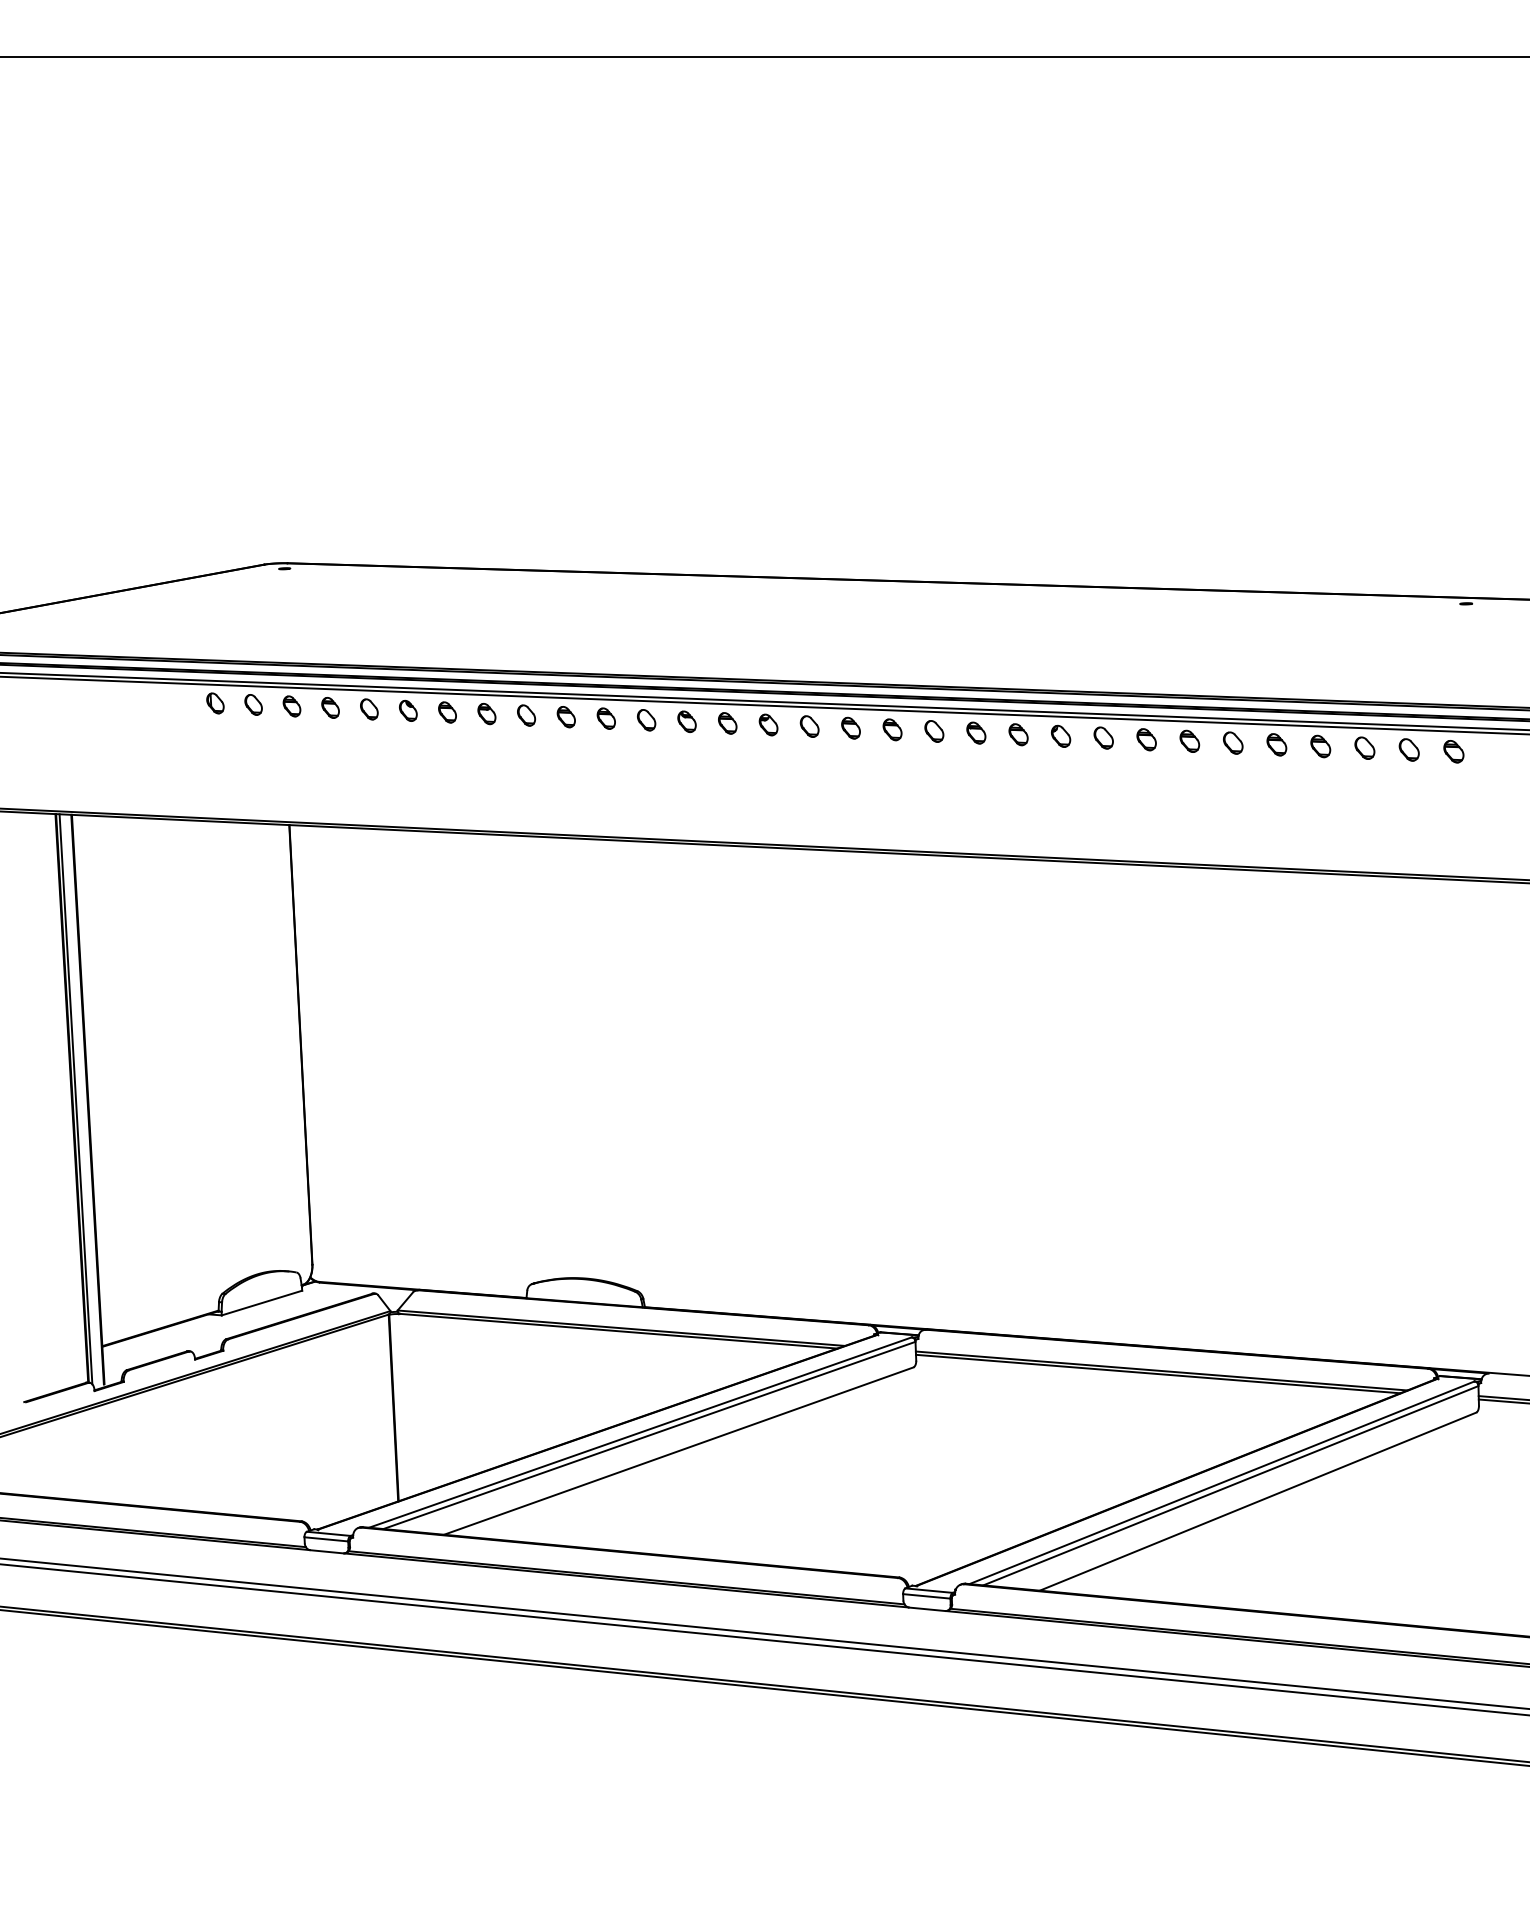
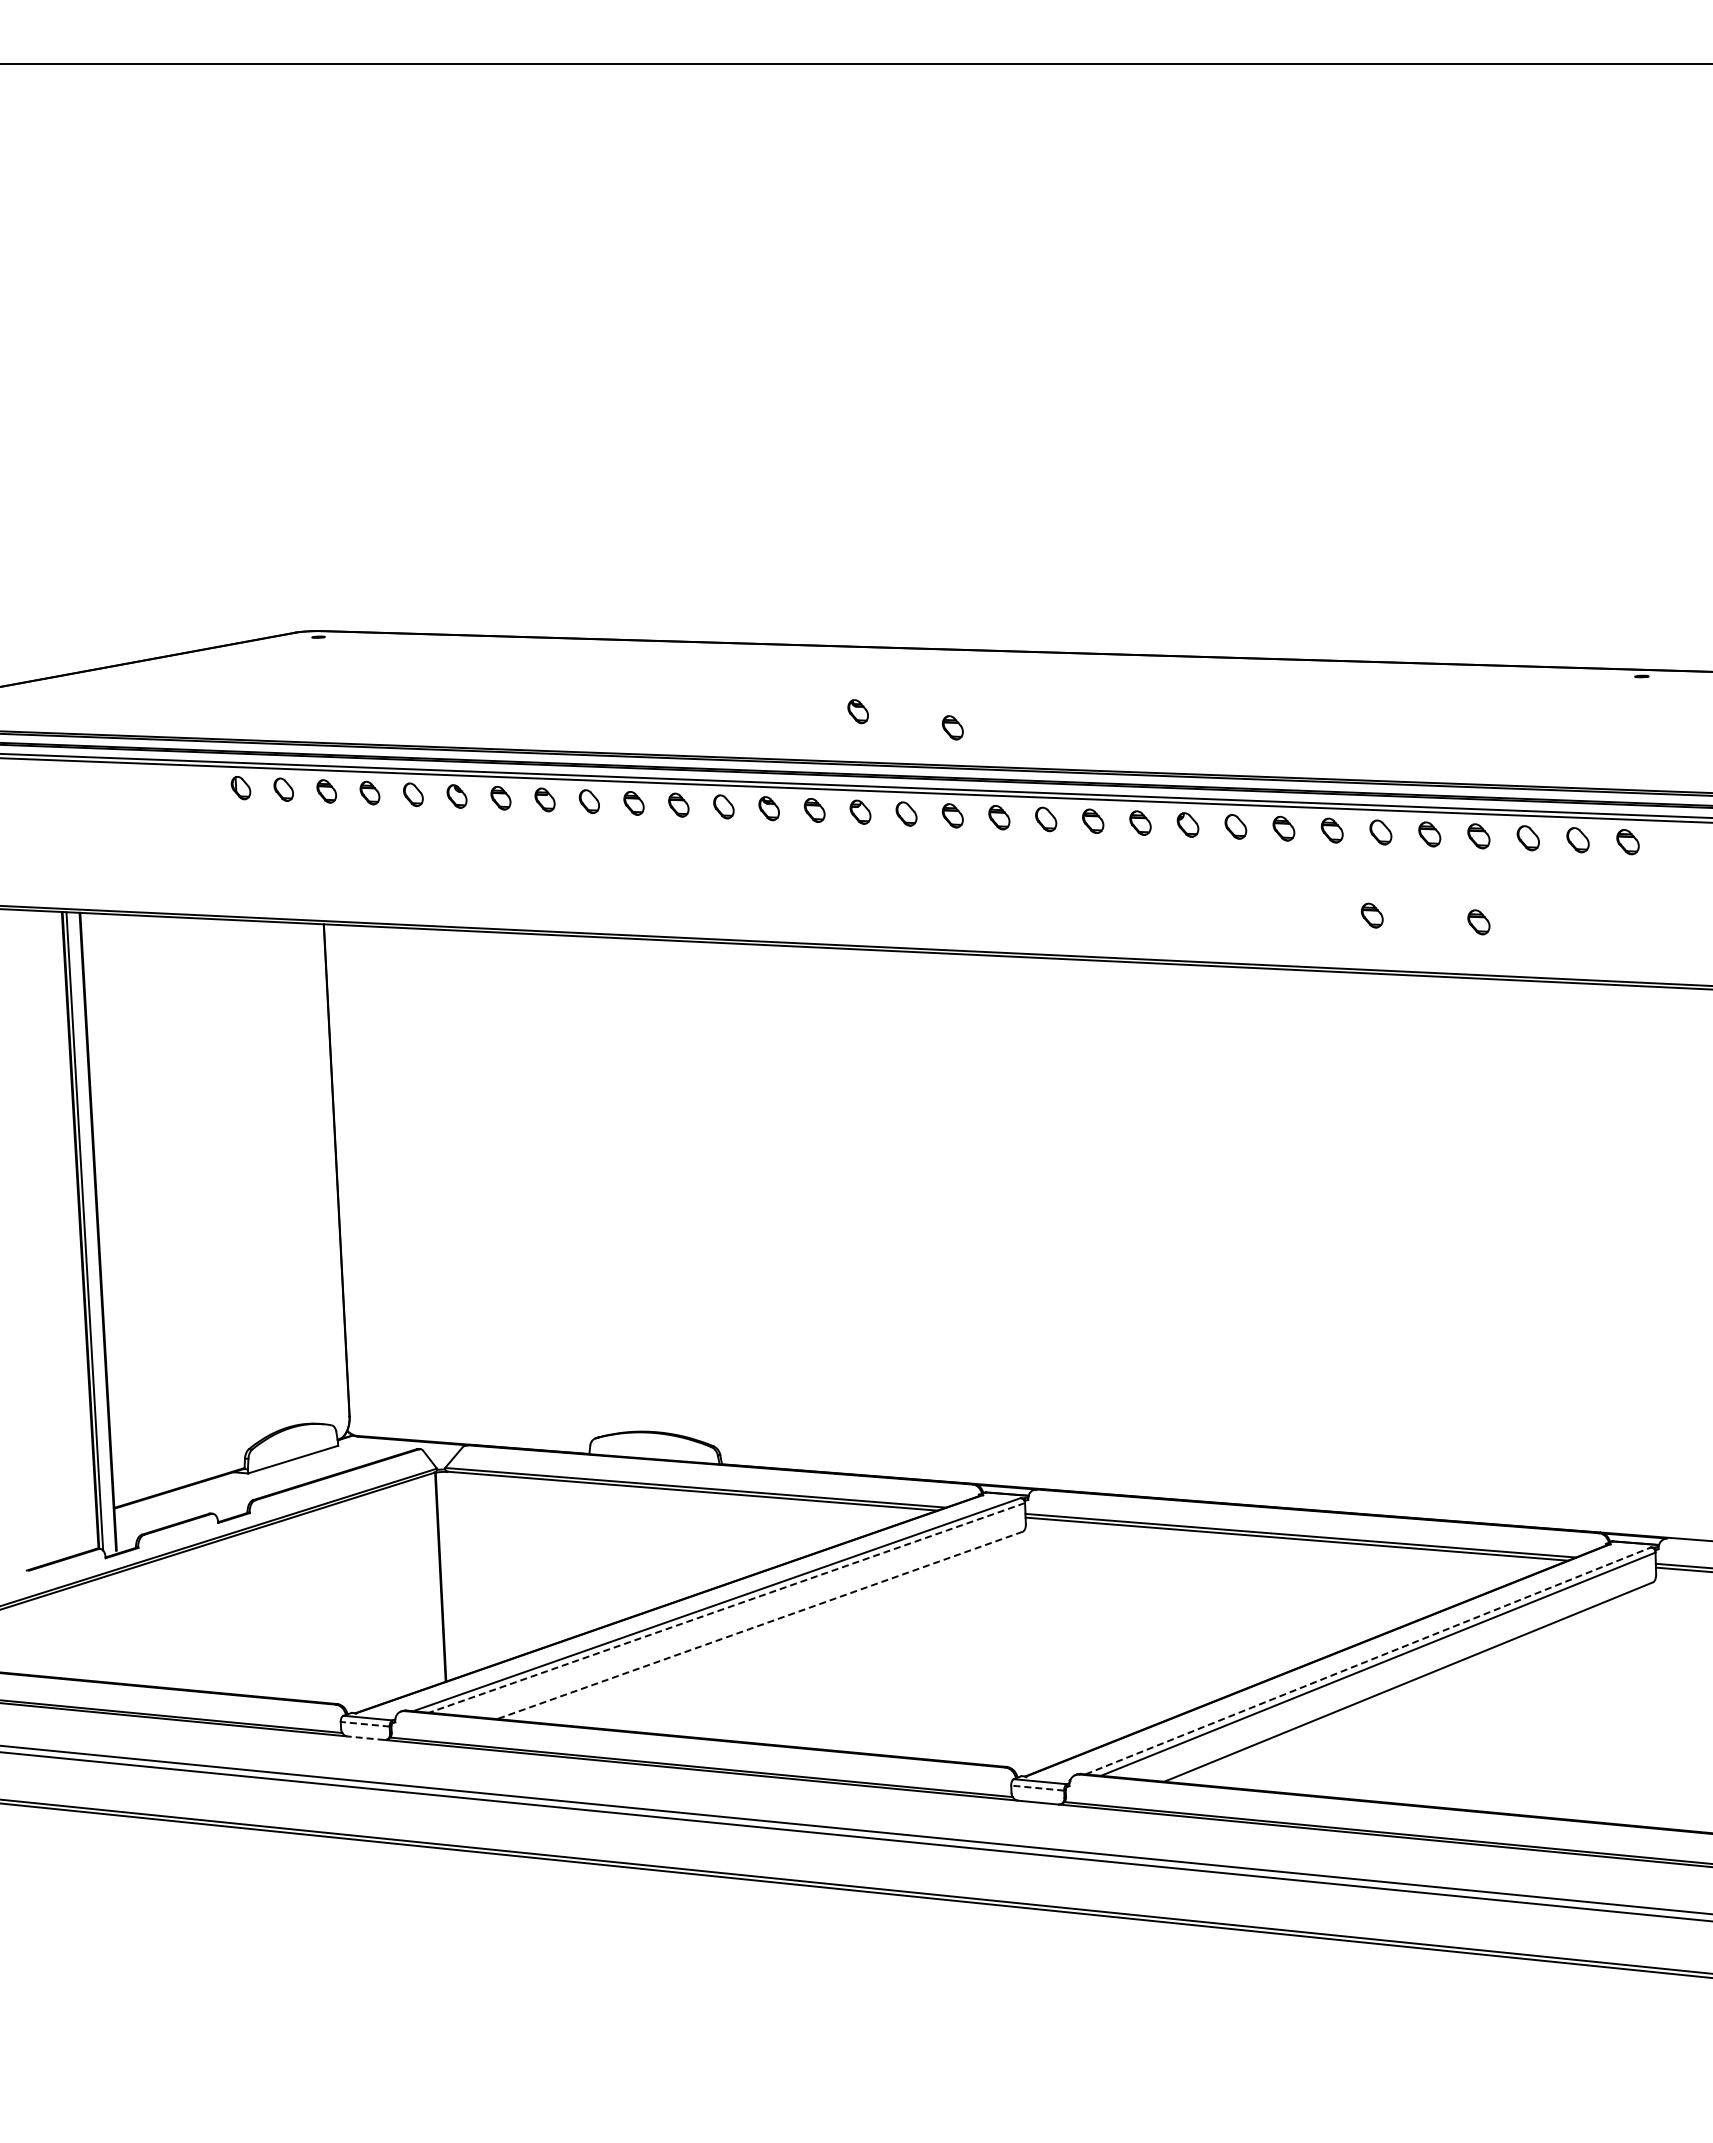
part: (765, 635) -> (857, 711), added
part: (850, 649) -> (952, 727), added
part: (1225, 817) -> (1372, 915), added
part: (1320, 823) -> (1478, 922), added
line: (649, 1435) -> (727, 1607), solid -> dashed
line: (678, 1451) -> (759, 1625), solid -> dashed
line: (1222, 1482) -> (1368, 1660), solid -> dashed
line: (326, 1539) -> (365, 1724), solid -> dashed
line: (326, 1552) -> (365, 1738), solid -> dashed
line: (926, 1596) -> (1037, 1788), solid -> dashed

